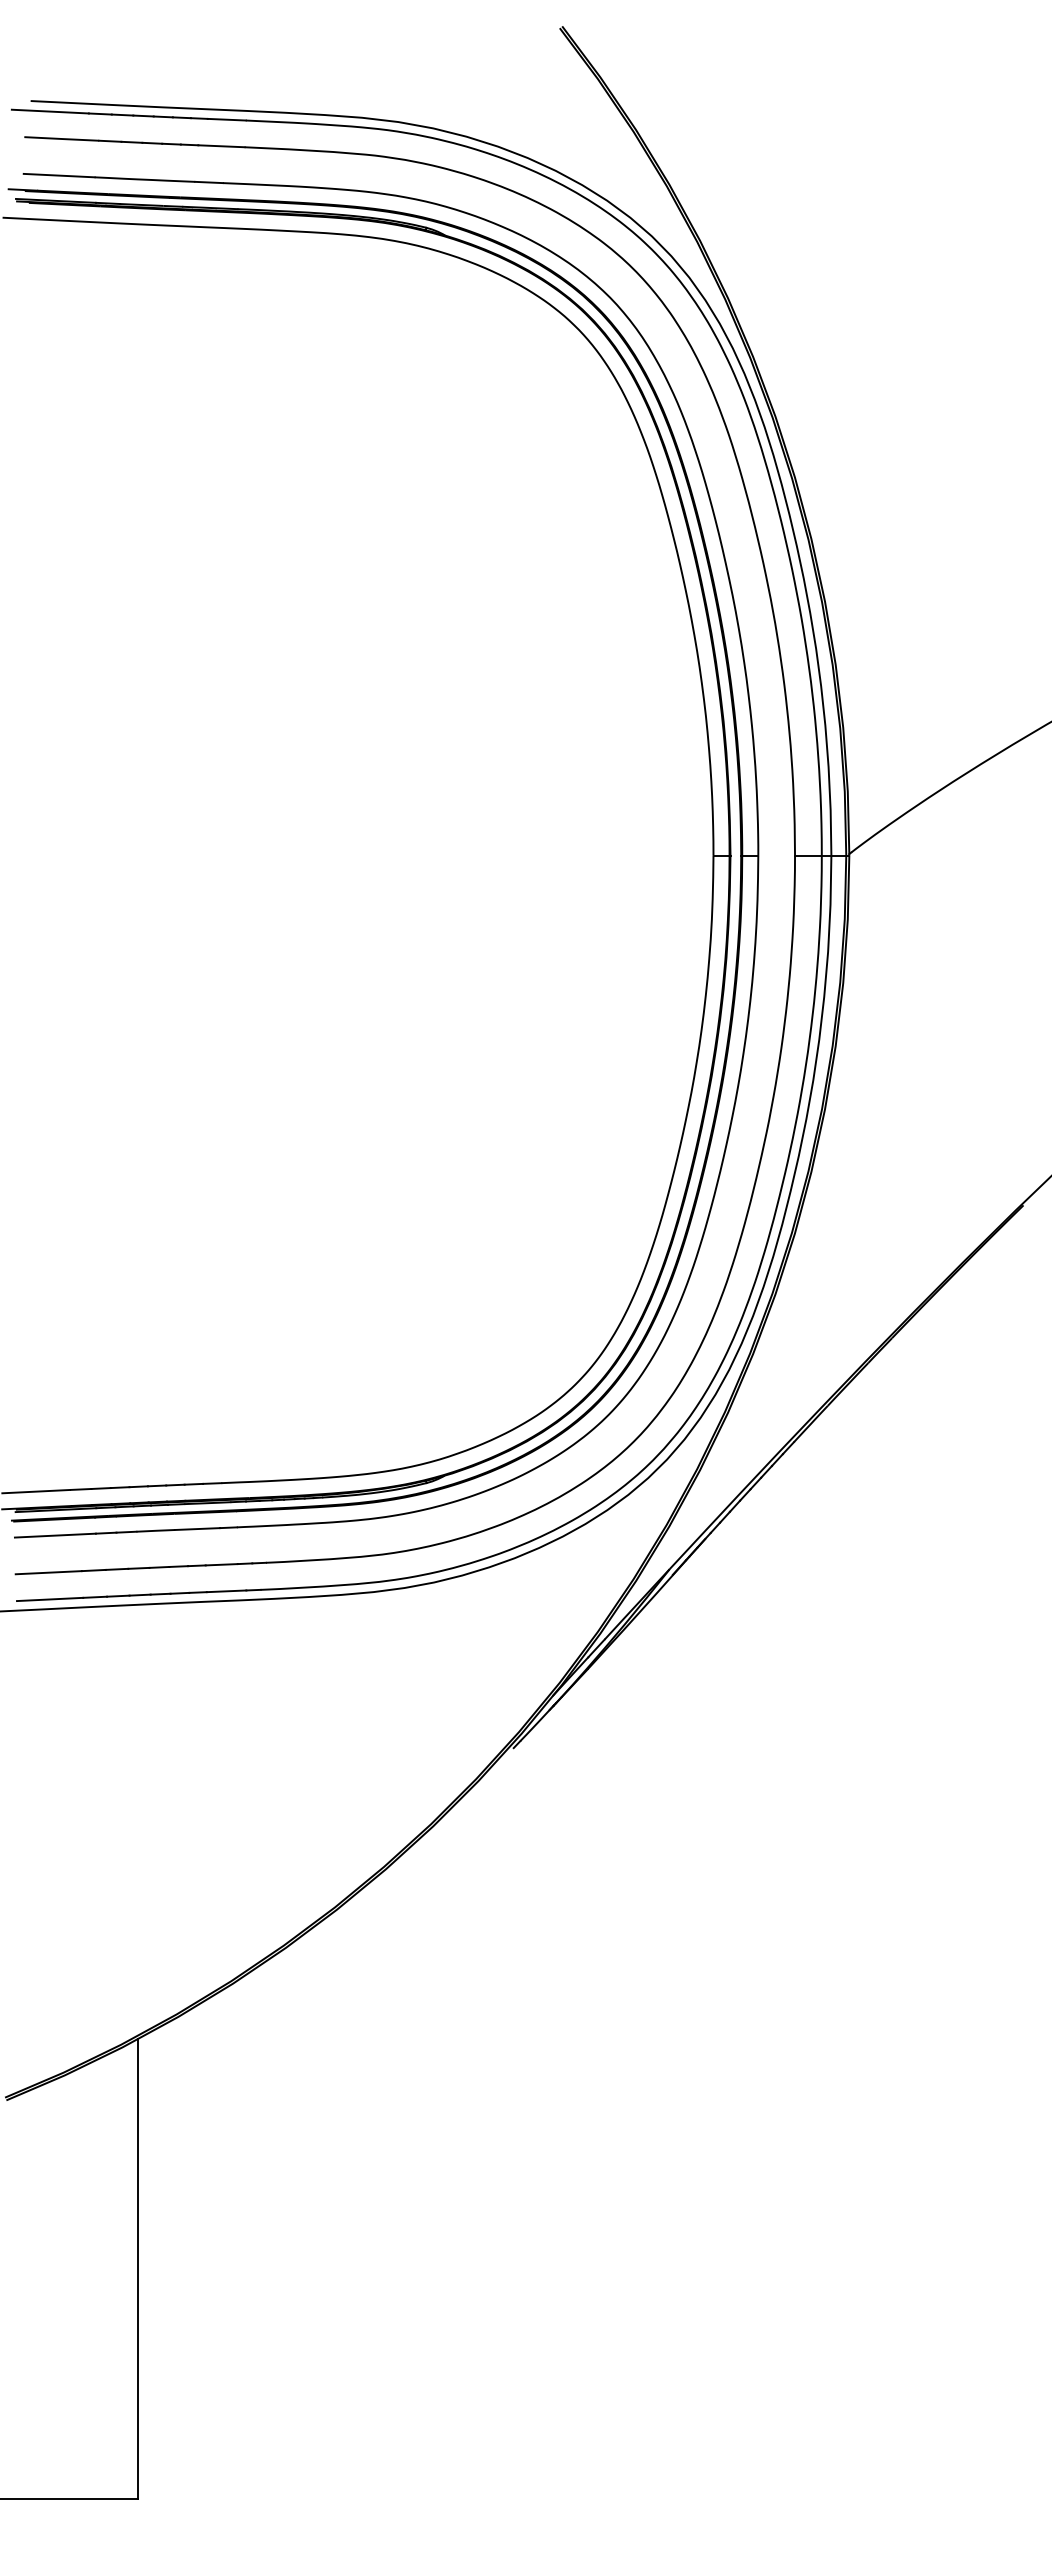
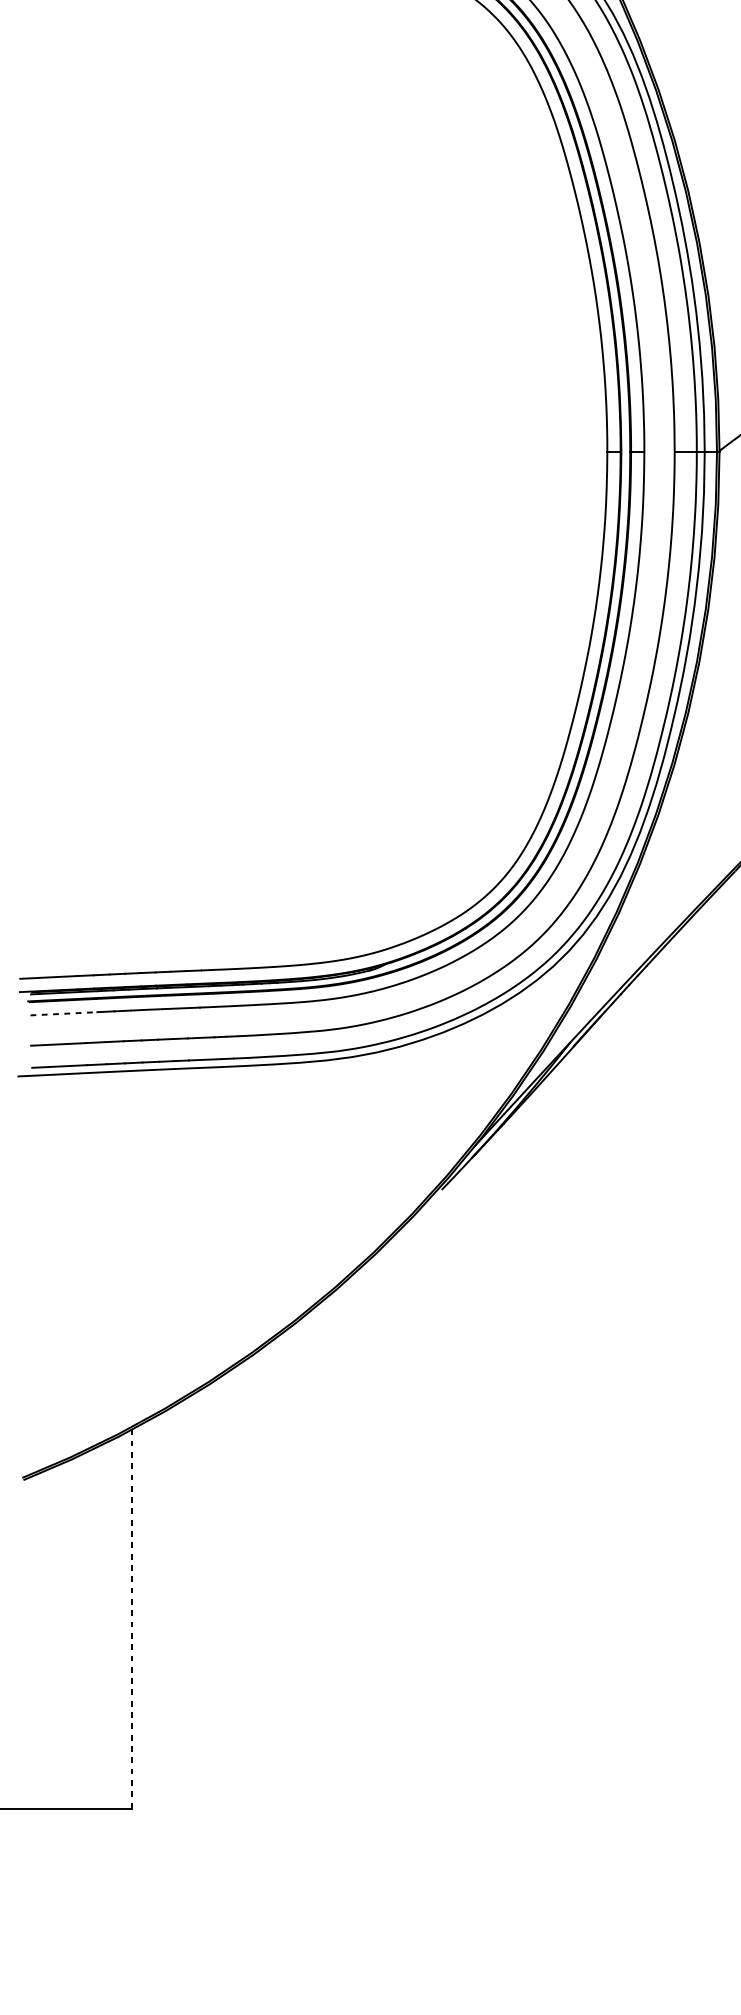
line: (55, 1535) -> (63, 1013), solid -> dashed
line: (138, 2268) -> (132, 1619), solid -> dashed

